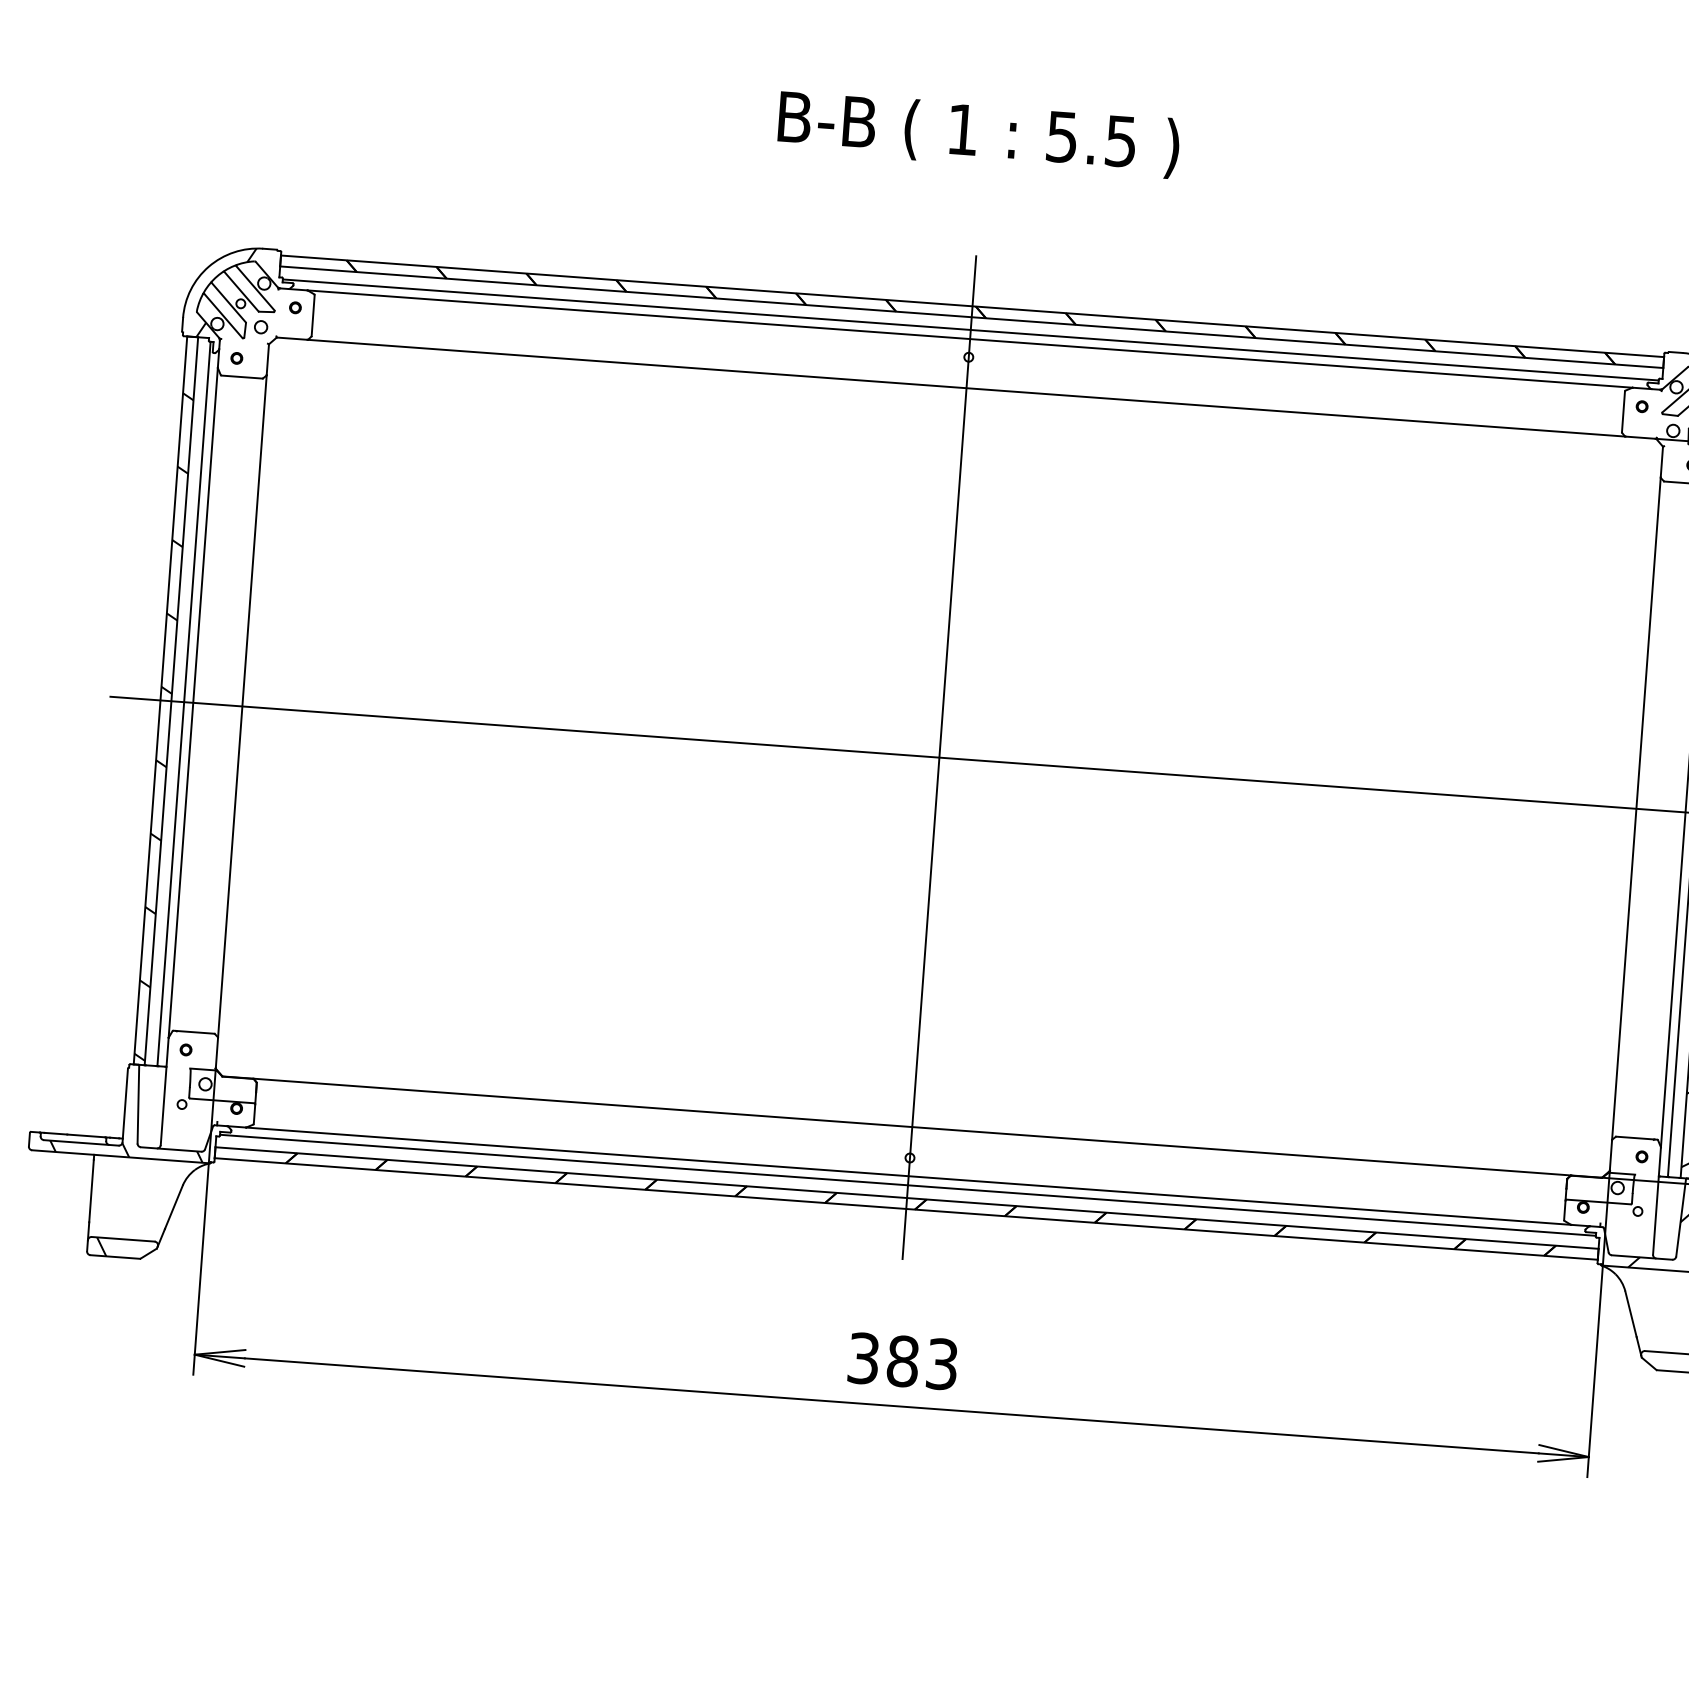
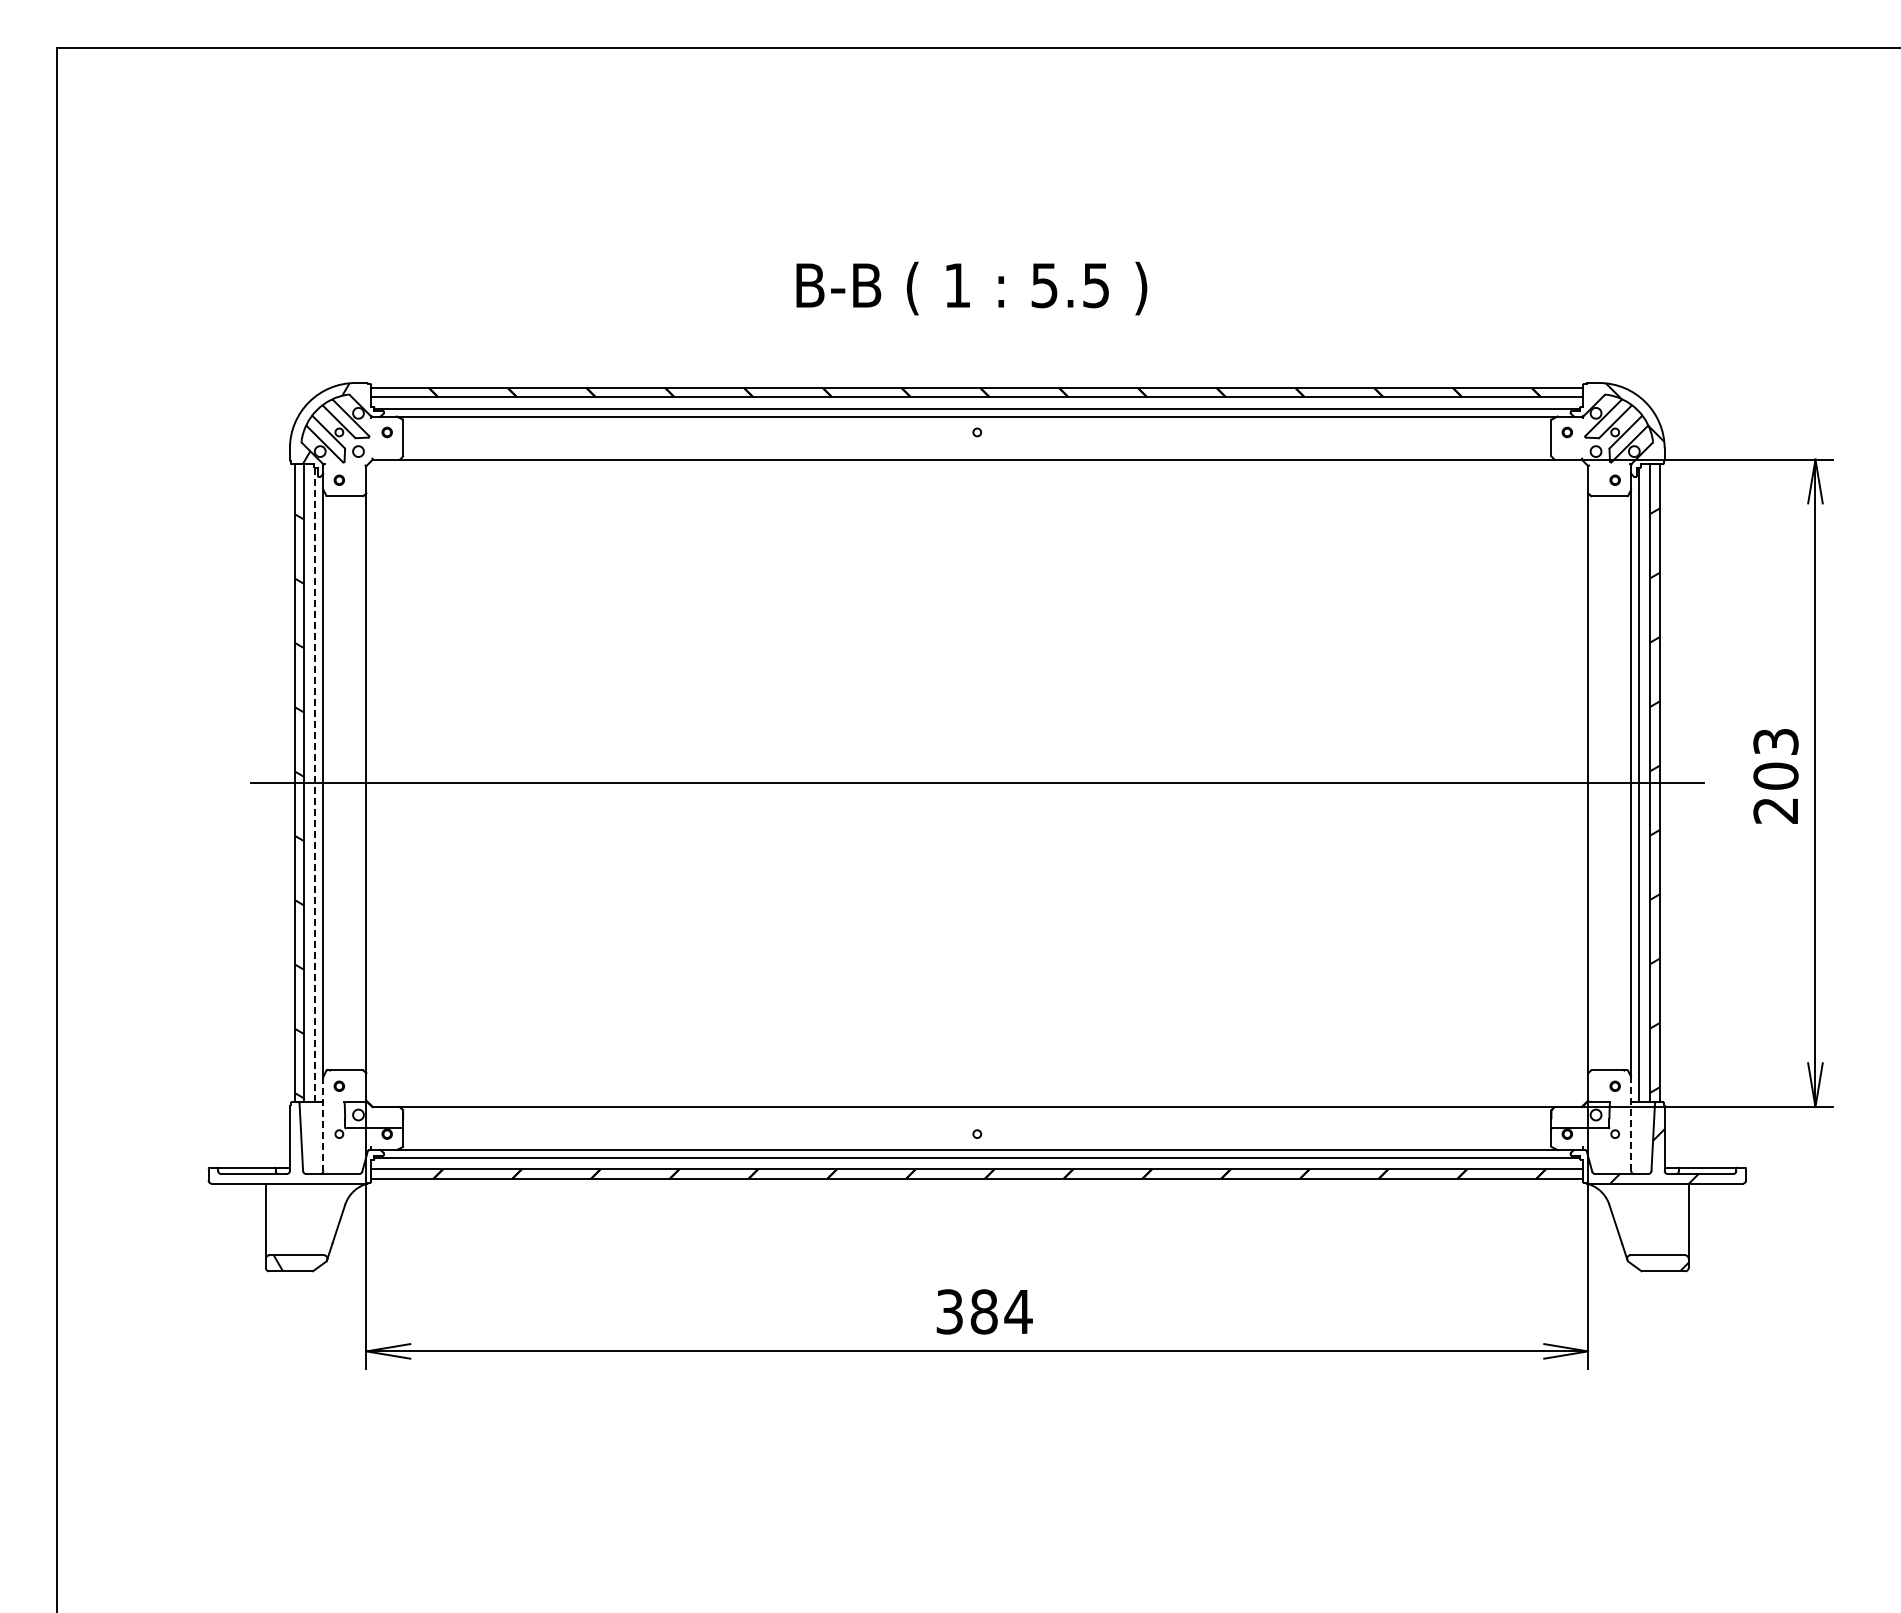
text: (978, 134) -> (971, 288), moved
line: (184, 704) -> (315, 785), solid -> dashed
line: (939, 756) -> (977, 782), removed
line: (164, 1091) -> (323, 1123), solid -> dashed
hatch: (126, 1150) -> (293, 1177), removed
line: (1657, 1200) -> (1631, 1123), solid -> dashed
text: (942, 1363) -> (1018, 1311), 383 -> 384

